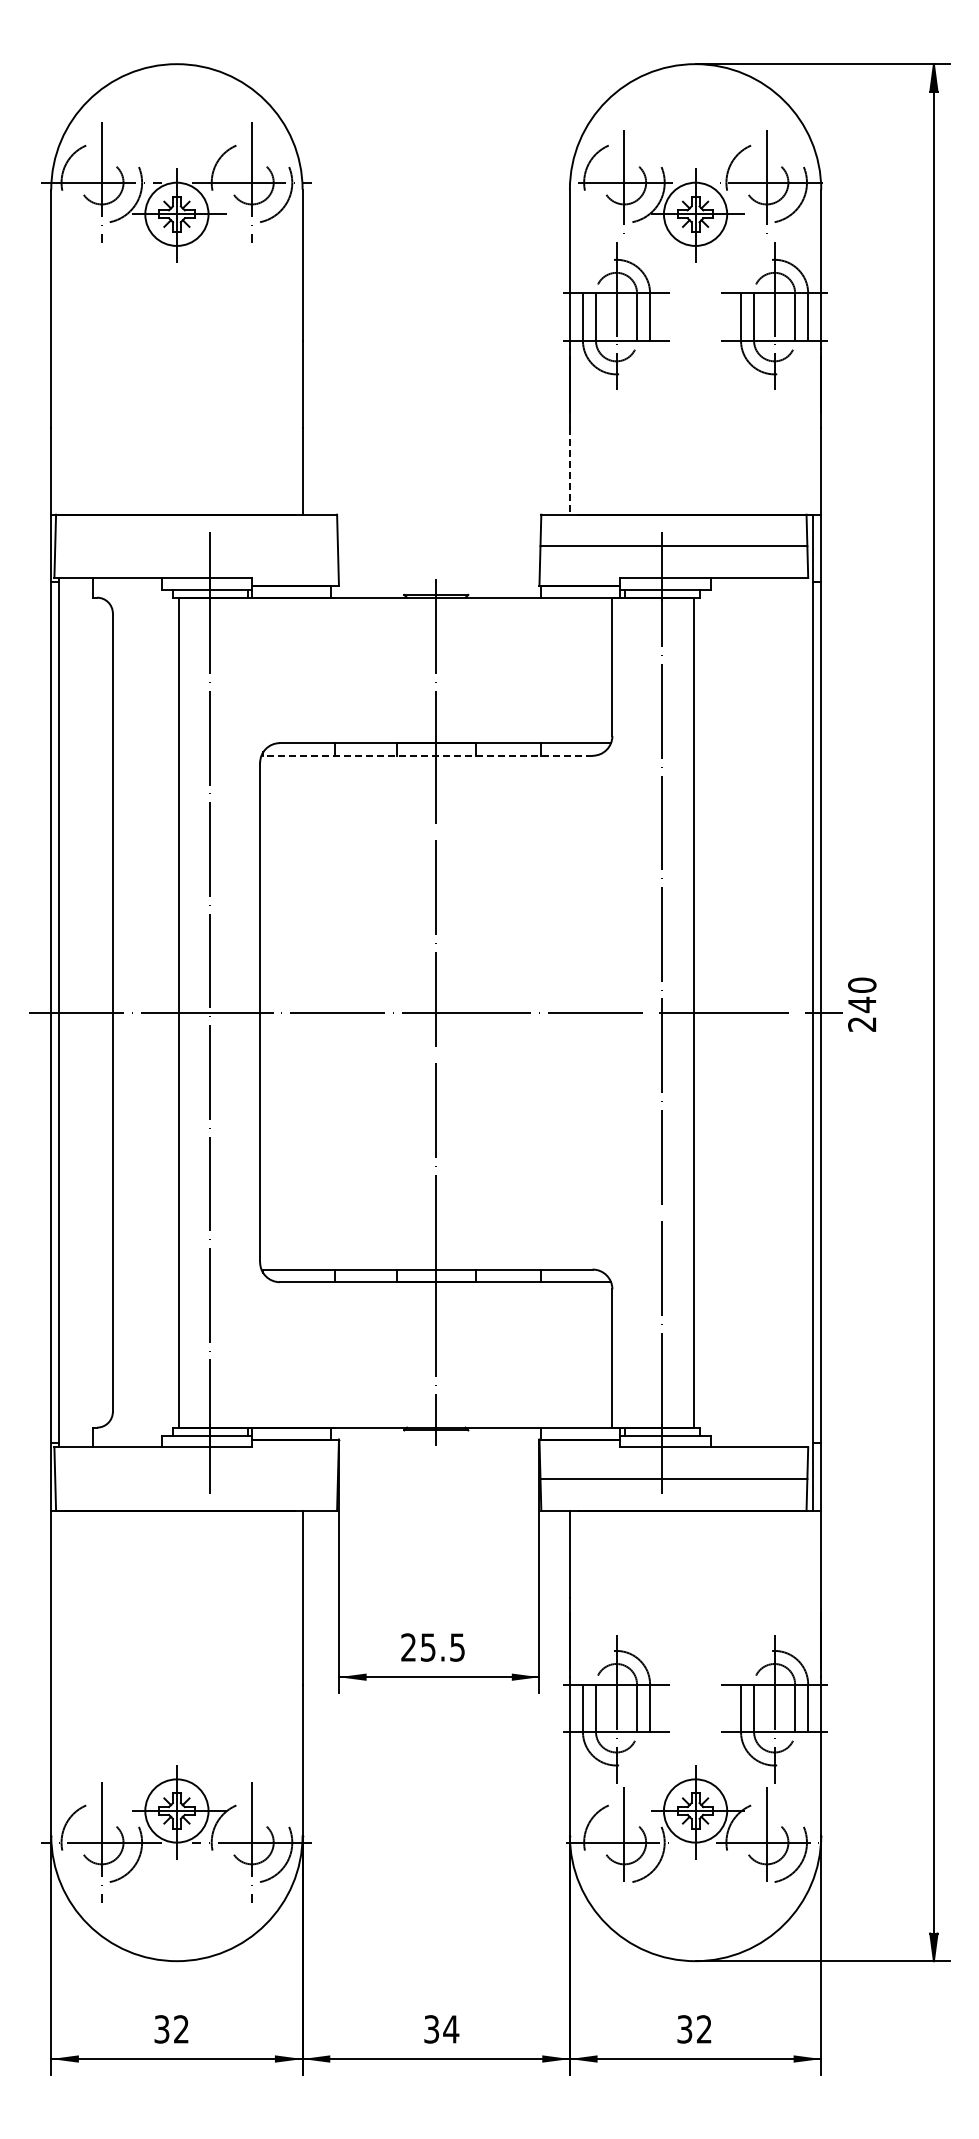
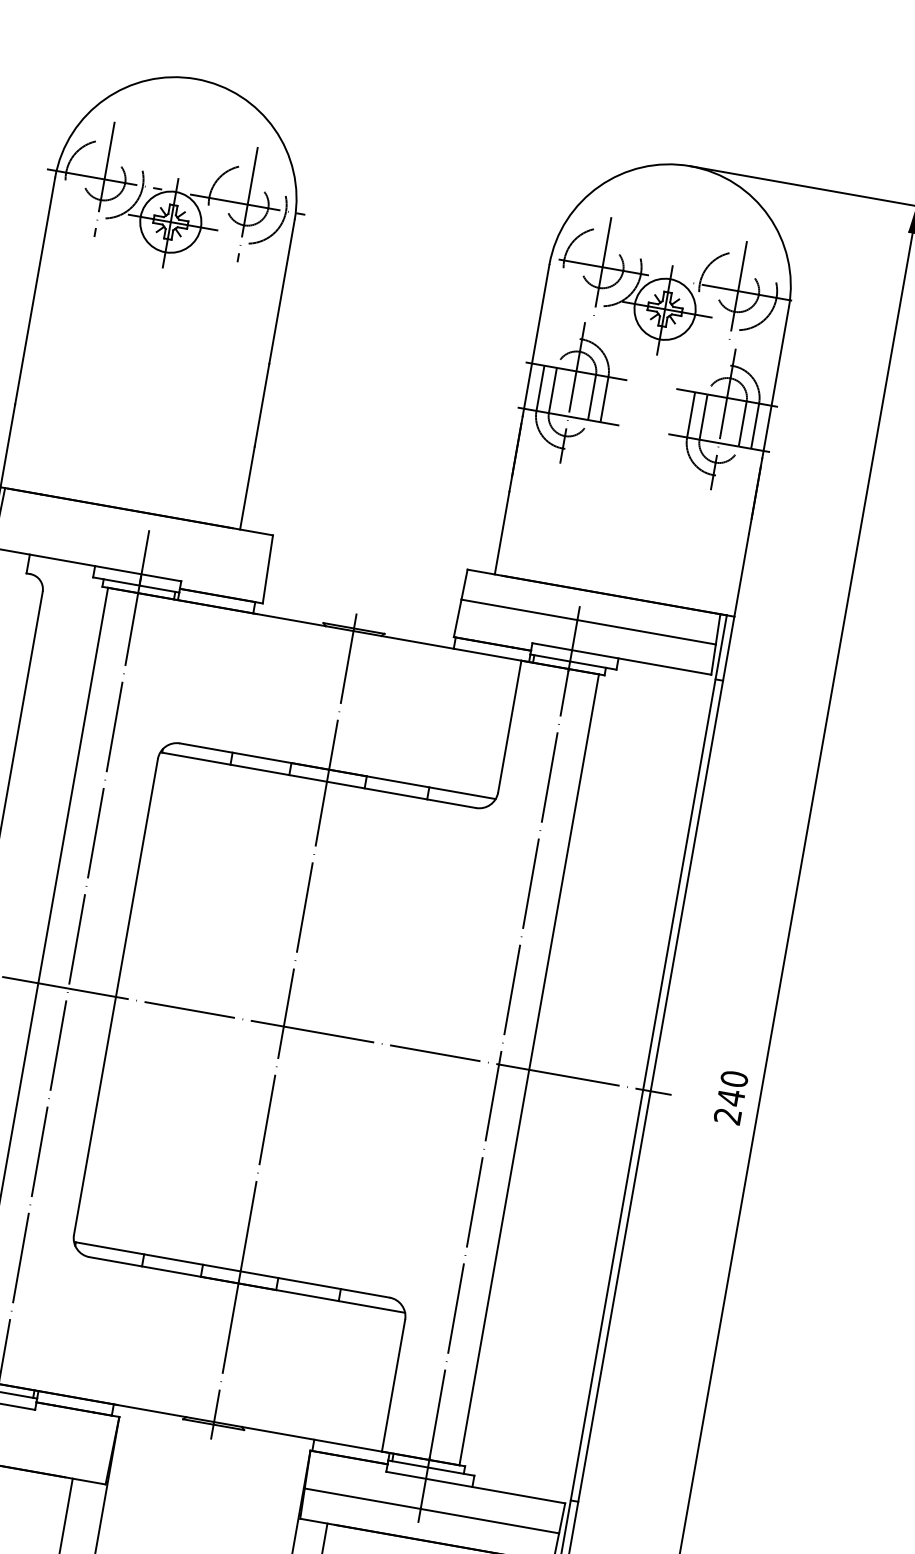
line: (569, 471) -> (501, 533), dashed -> solid
line: (428, 755) -> (319, 780), dashed -> solid
text: (862, 1004) -> (731, 1097), moved

